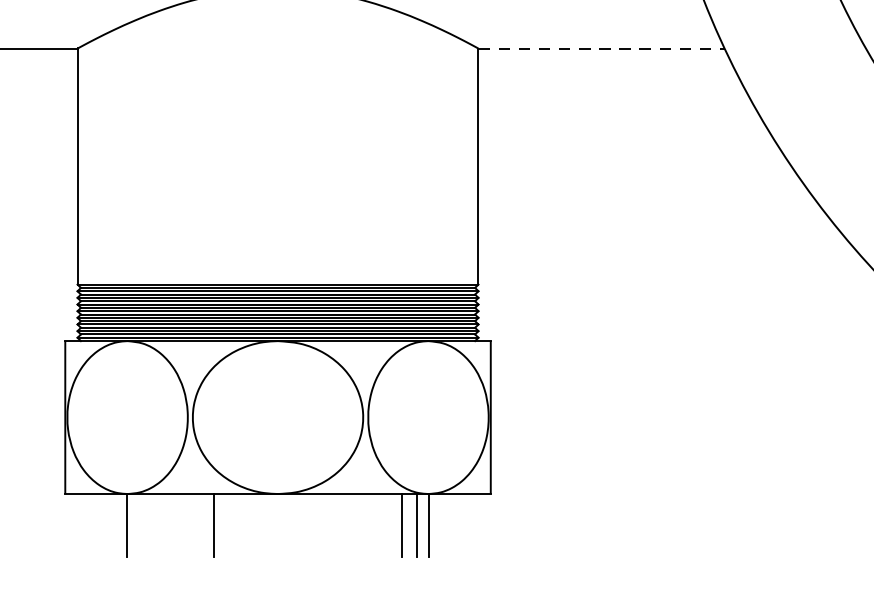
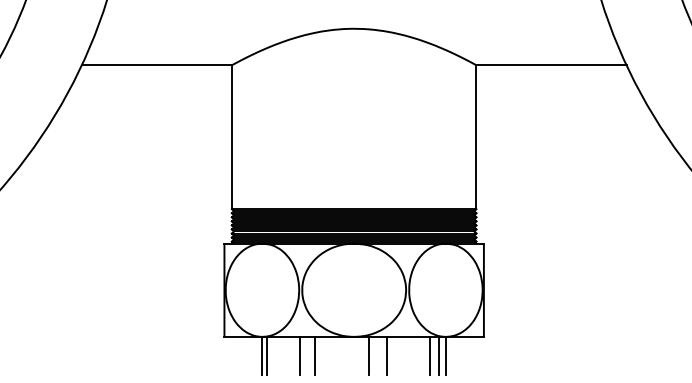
line: (603, 48) -> (552, 65), dashed -> solid
line: (134, 524) -> (266, 355), added
line: (188, 524) -> (299, 355), added
line: (303, 524) -> (369, 355), added
line: (331, 524) -> (386, 355), added

